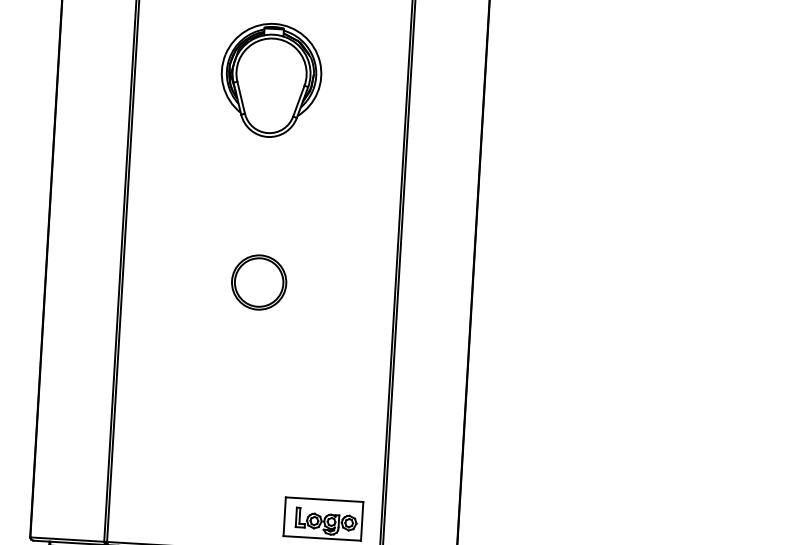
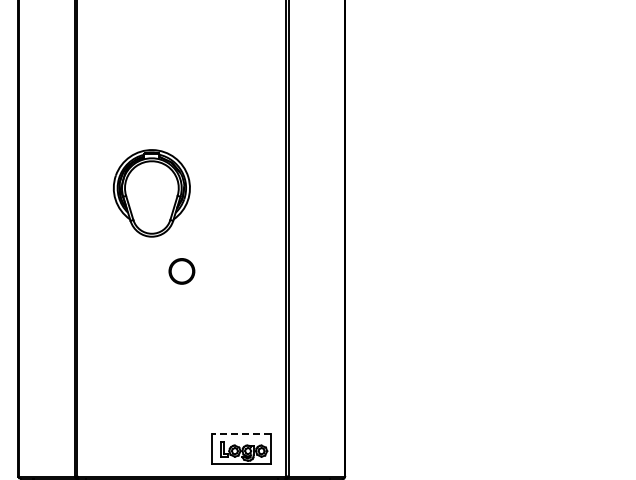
part: (270, 80) -> (151, 193), moved
part: (258, 282) -> (181, 271), size x0.6
line: (324, 499) -> (241, 434), solid -> dashed

